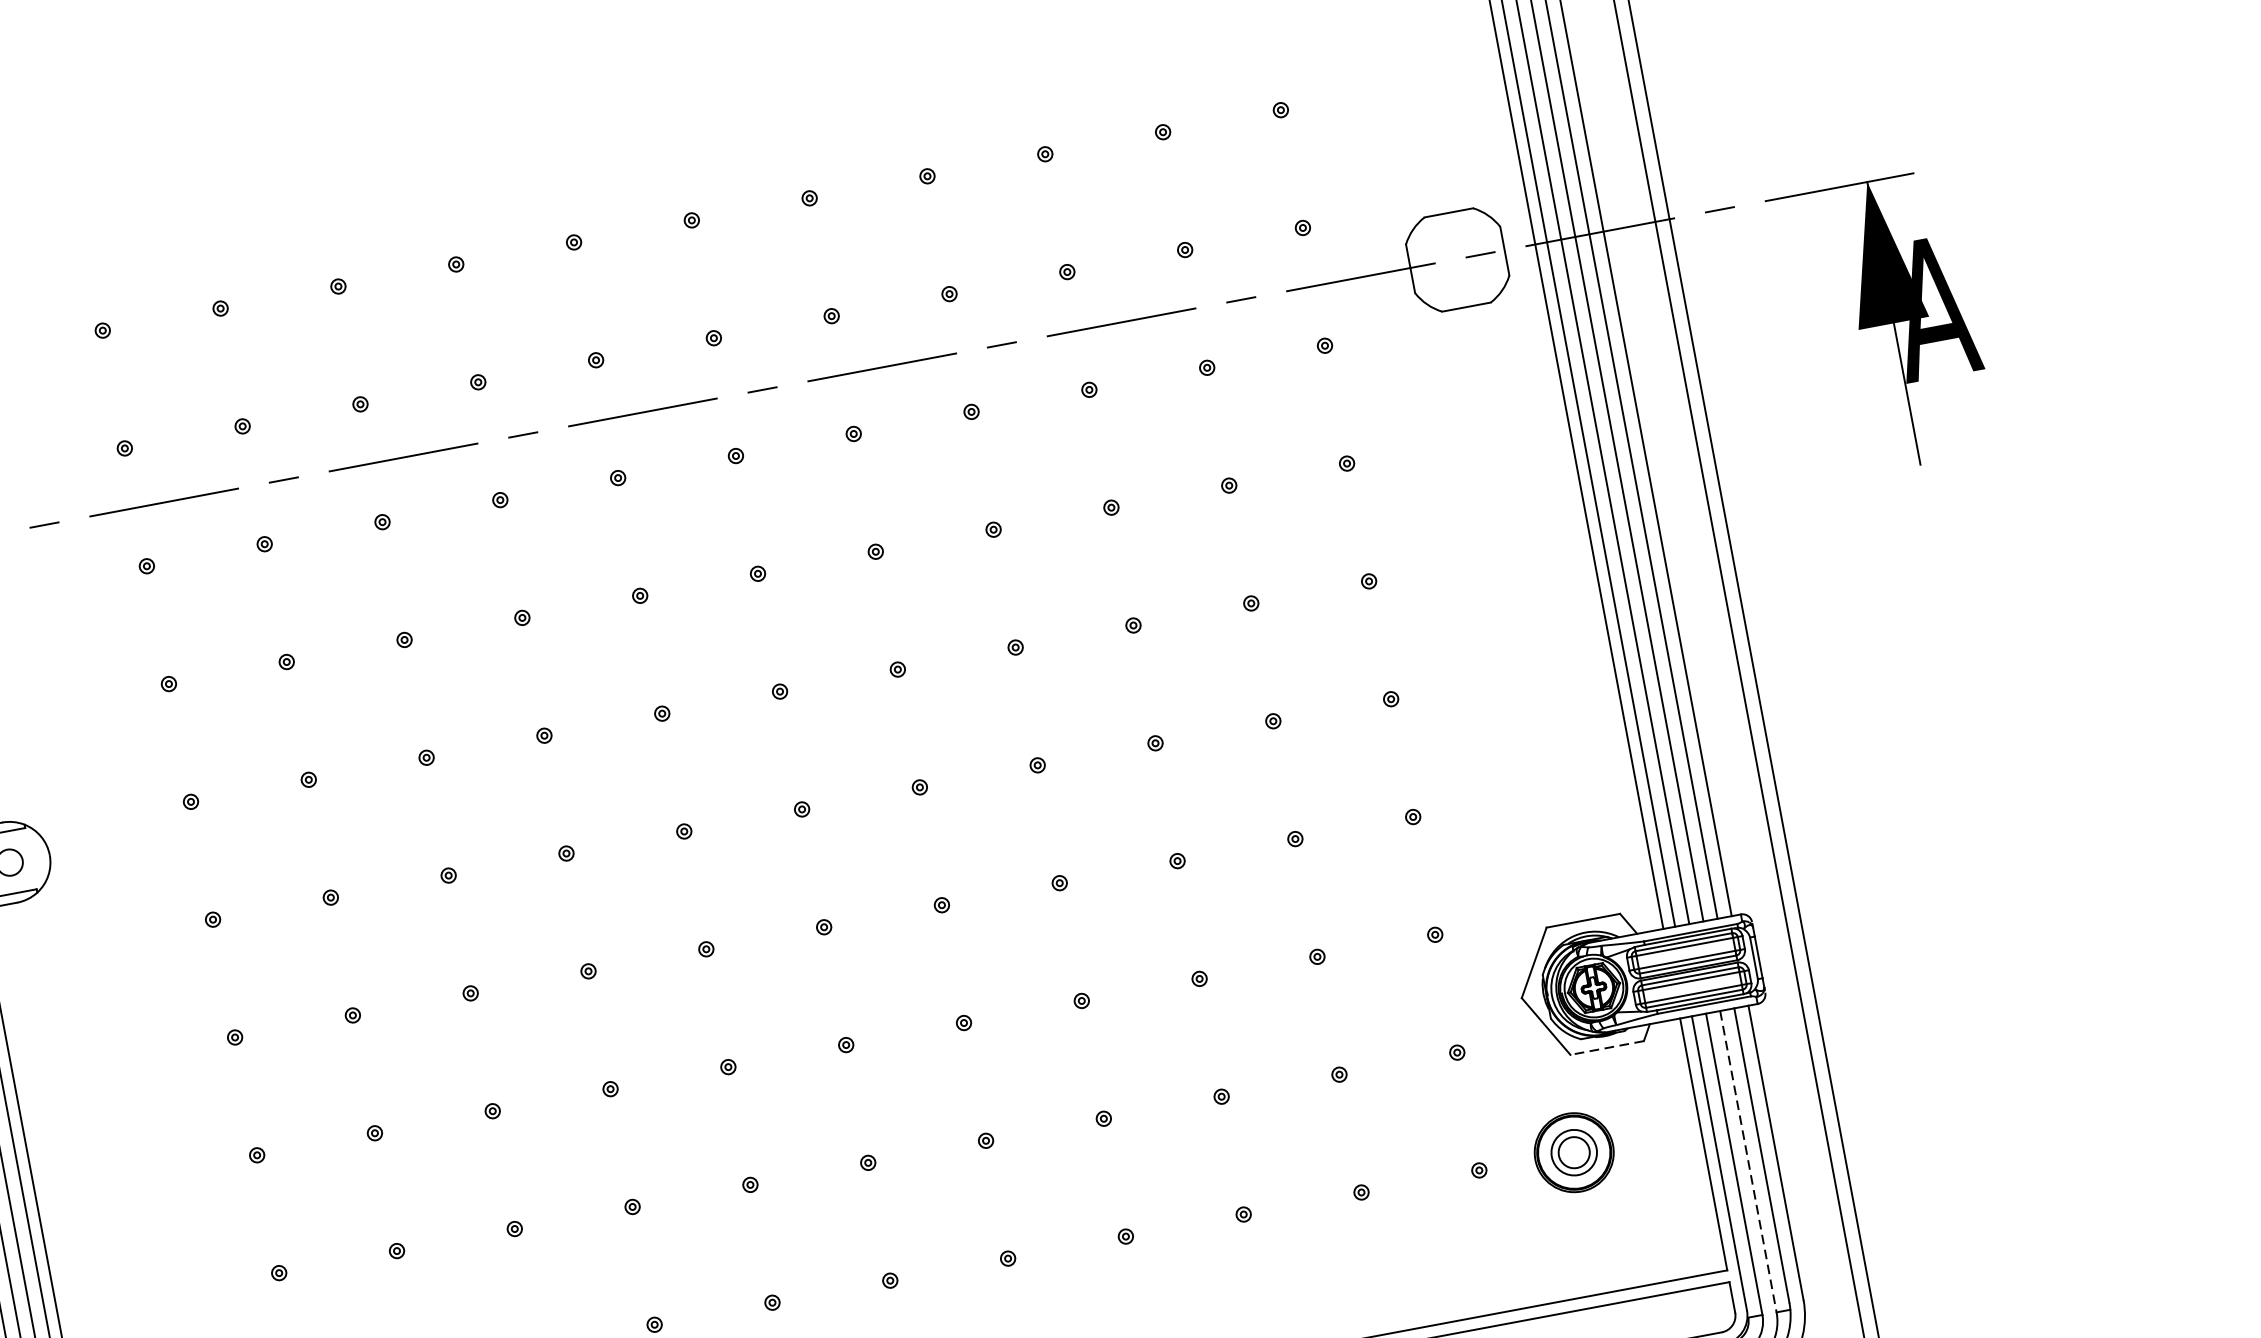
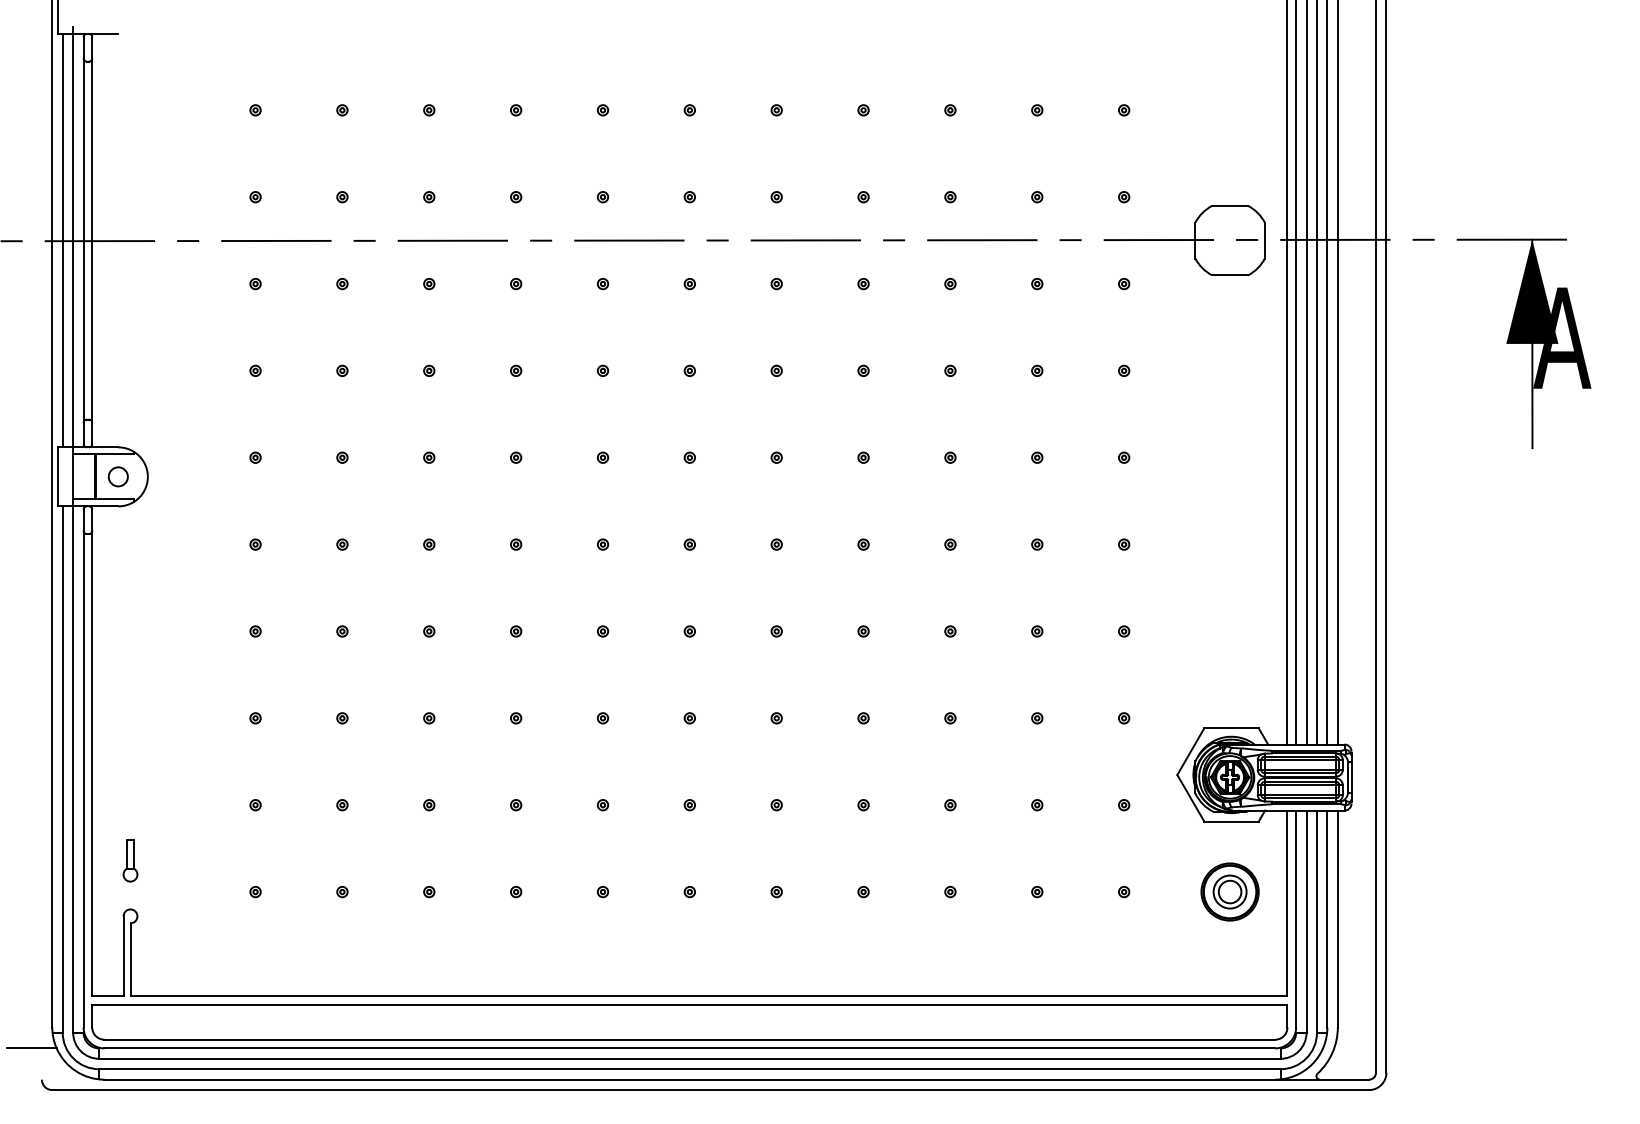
line: (1607, 1047) -> (1231, 821), dashed -> solid
part: (1573, 1152) -> (1229, 891), moved
line: (1747, 1162) -> (1316, 922), dashed -> solid

